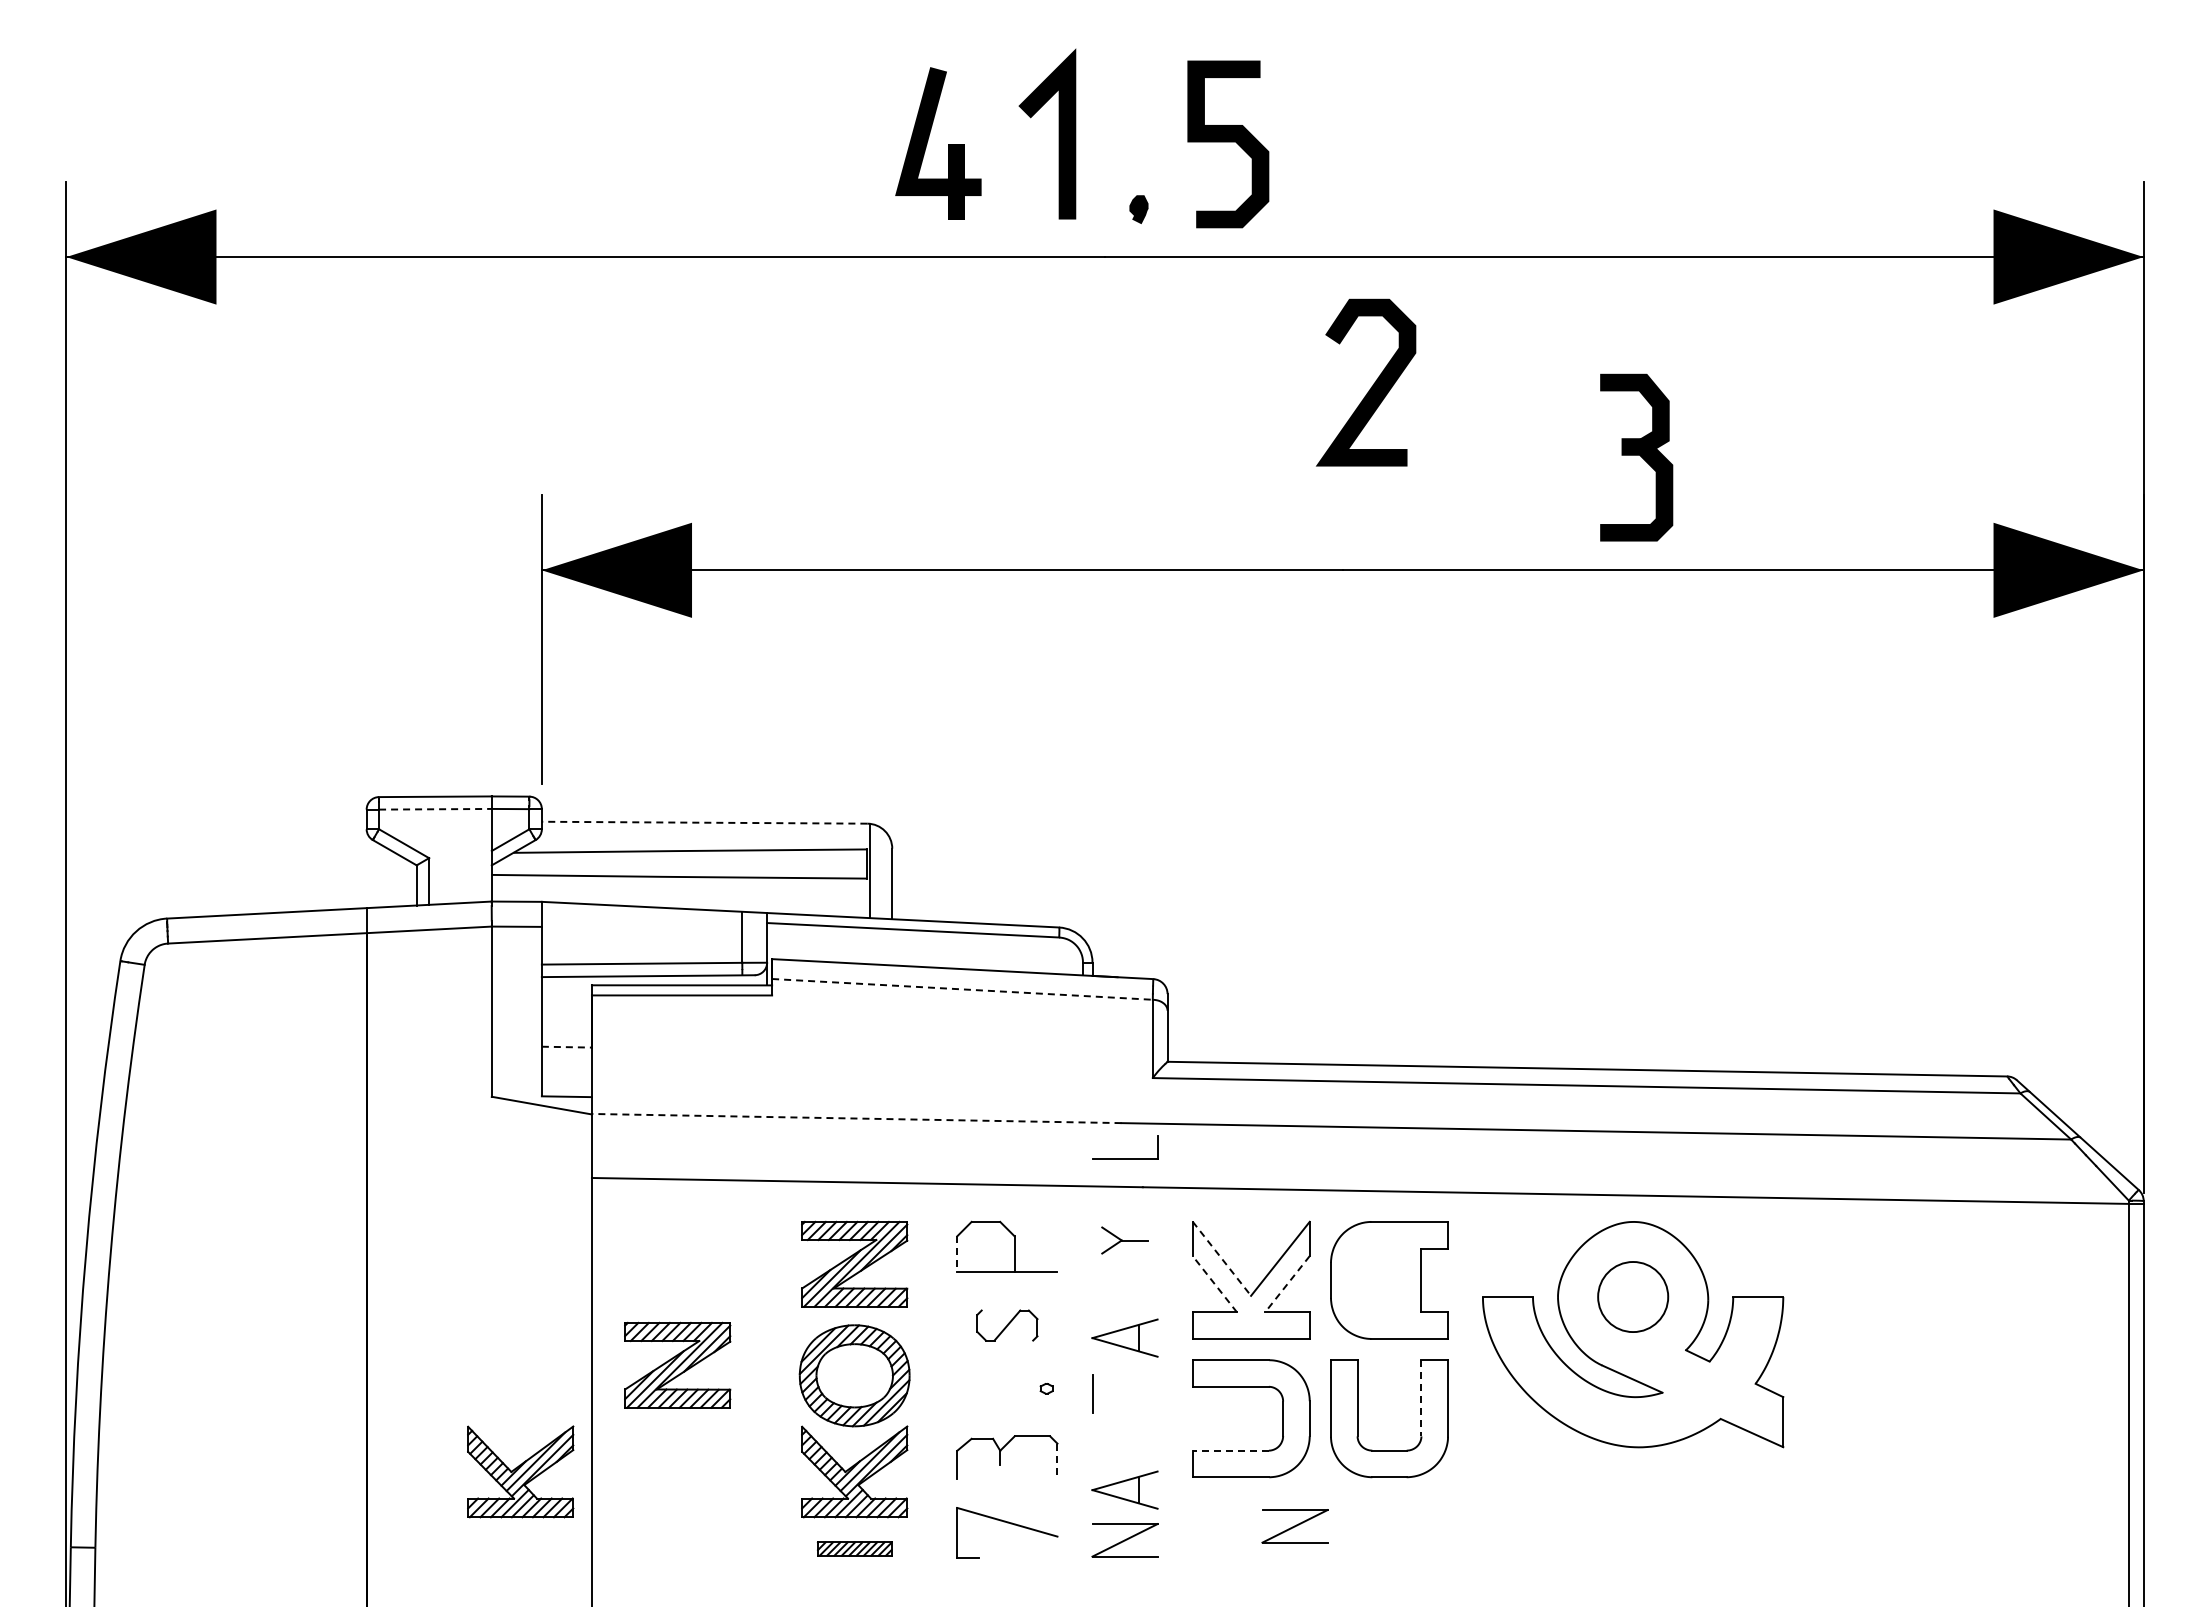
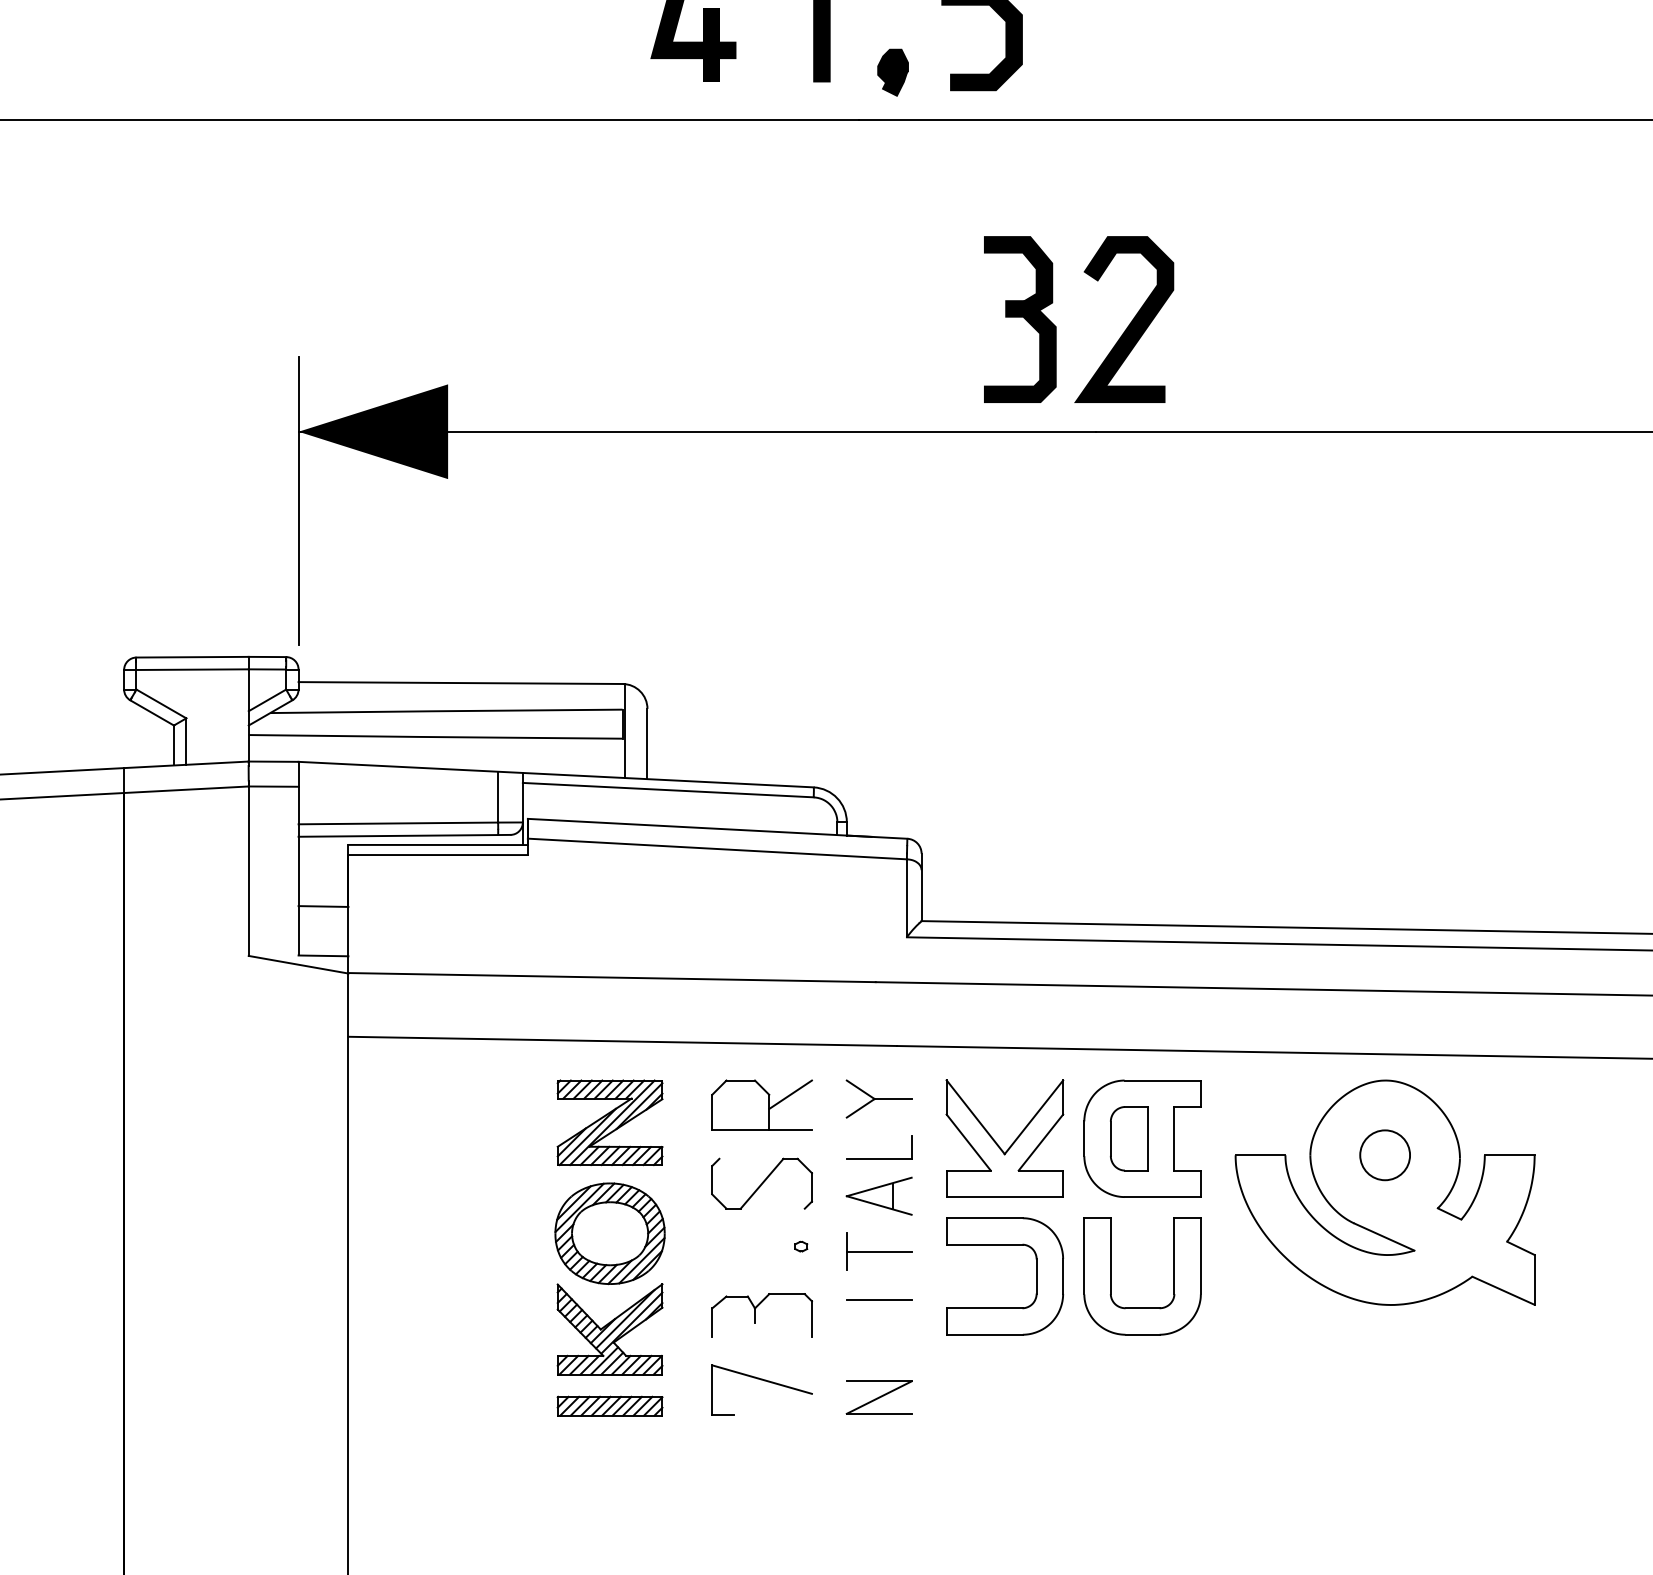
part: (1138, 209) -> (892, 72), size x1.67
curve: (1371, 386) -> (1129, 323), moved
part: (1636, 457) -> (1020, 319), moved
line: (435, 809) -> (192, 669), dashed -> solid
line: (704, 822) -> (460, 682), dashed -> solid
line: (962, 989) -> (717, 849), dashed -> solid
line: (567, 1047) -> (324, 906), dashed -> solid
line: (856, 1118) -> (611, 977), dashed -> solid
part: (1125, 1158) -> (879, 1158), moved
line: (1035, 1235) -> (790, 1094), added
part: (1124, 1240) -> (878, 1099), size x1.43
line: (957, 1254) -> (712, 1112), dashed -> solid
line: (1222, 1259) -> (976, 1117), dashed -> solid
part: (1375, 1280) -> (1128, 1138), added
line: (1214, 1284) -> (968, 1142), dashed -> solid
line: (1287, 1284) -> (1041, 1142), dashed -> solid
part: (1632, 1296) -> (1384, 1154), size x0.71
part: (1007, 1325) -> (762, 1183), size x1.67
part: (677, 1364) -> (433, 1222), removed
line: (1124, 1393) -> (878, 1251), added
line: (1421, 1398) -> (1174, 1256), dashed -> solid
line: (1125, 1441) -> (879, 1299), added
line: (1230, 1450) -> (984, 1308), dashed -> solid
line: (1057, 1461) -> (812, 1319), dashed -> solid
part: (520, 1471) -> (277, 1329), removed
part: (1124, 1489) -> (878, 1346), removed
part: (1294, 1526) -> (1047, 1383), removed
part: (854, 1548) -> (609, 1405), size x1.43

